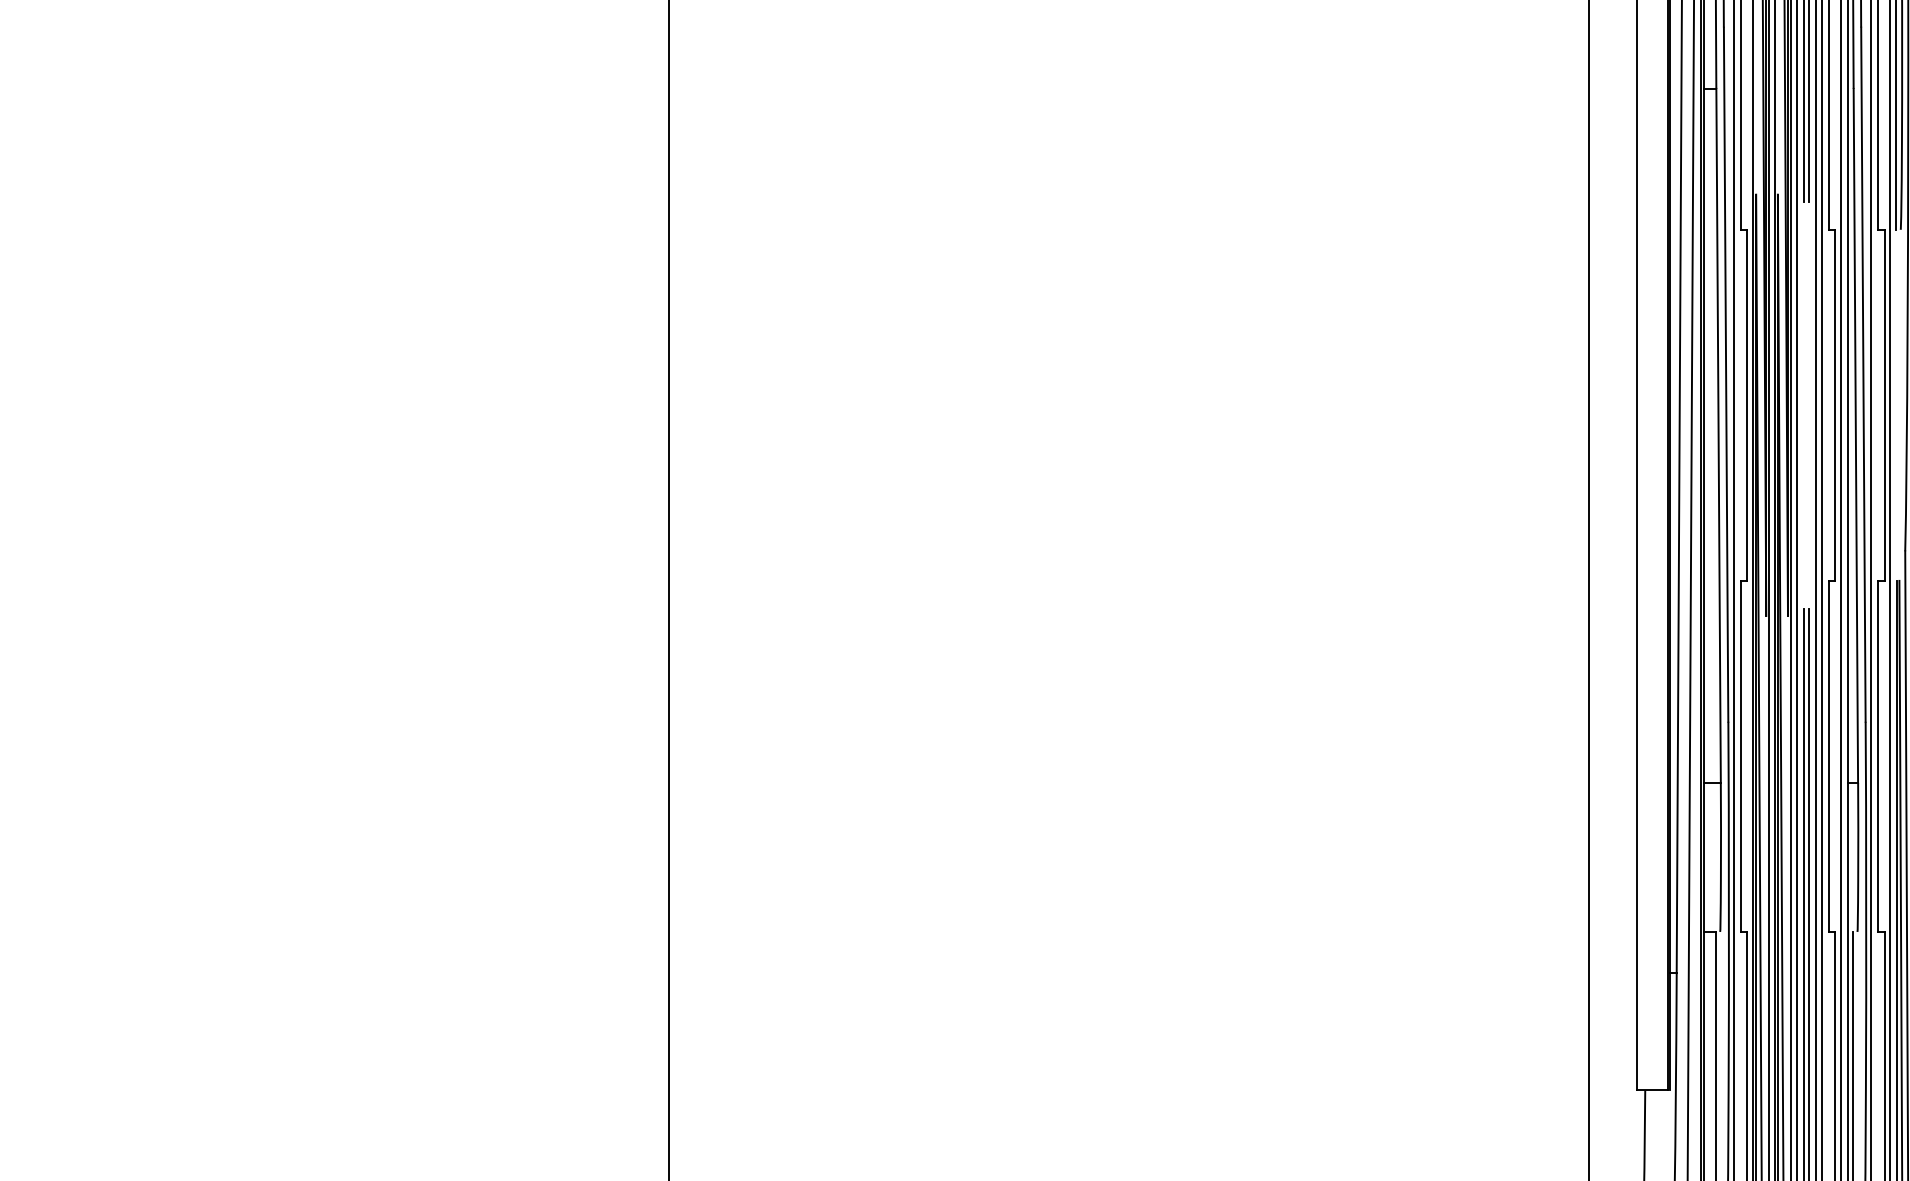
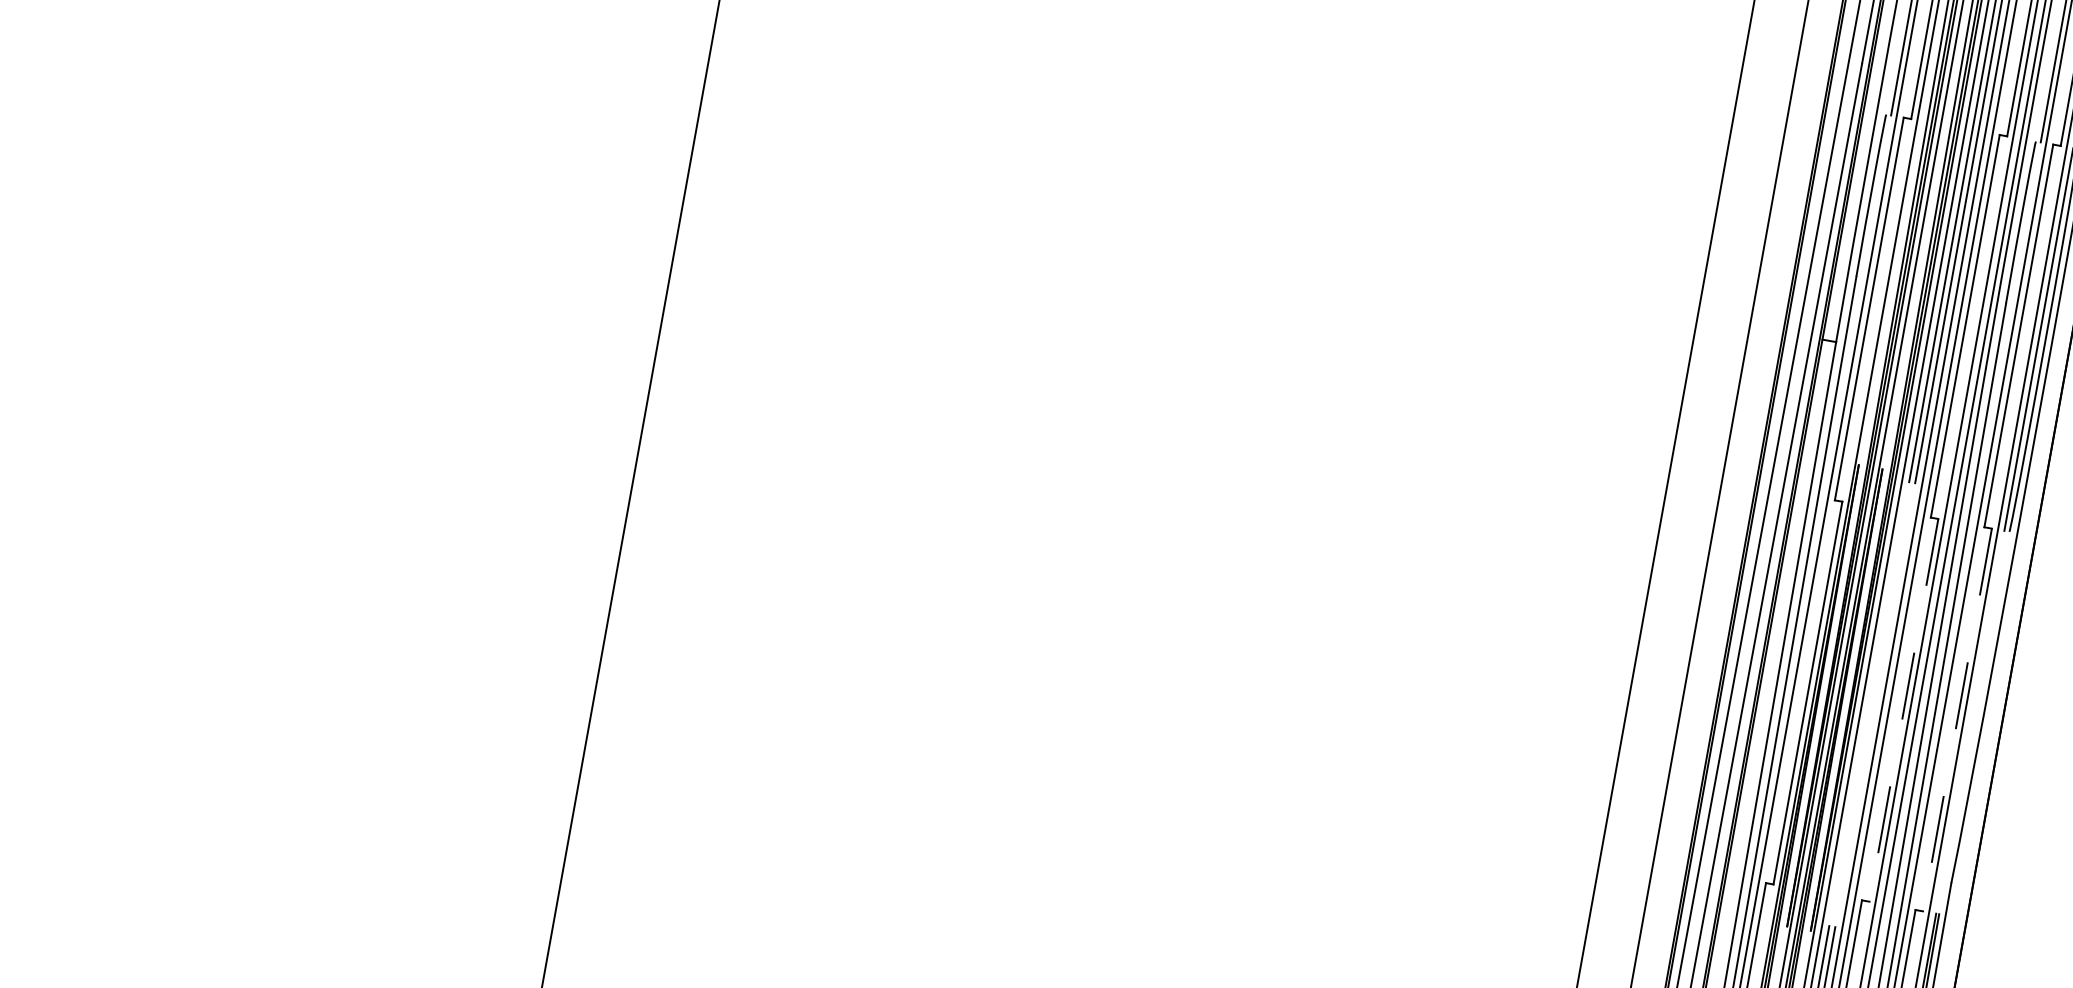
line: (1835, 405) -> (1903, 710), solid -> dashed
line: (1884, 405) -> (1957, 720), solid -> dashed

